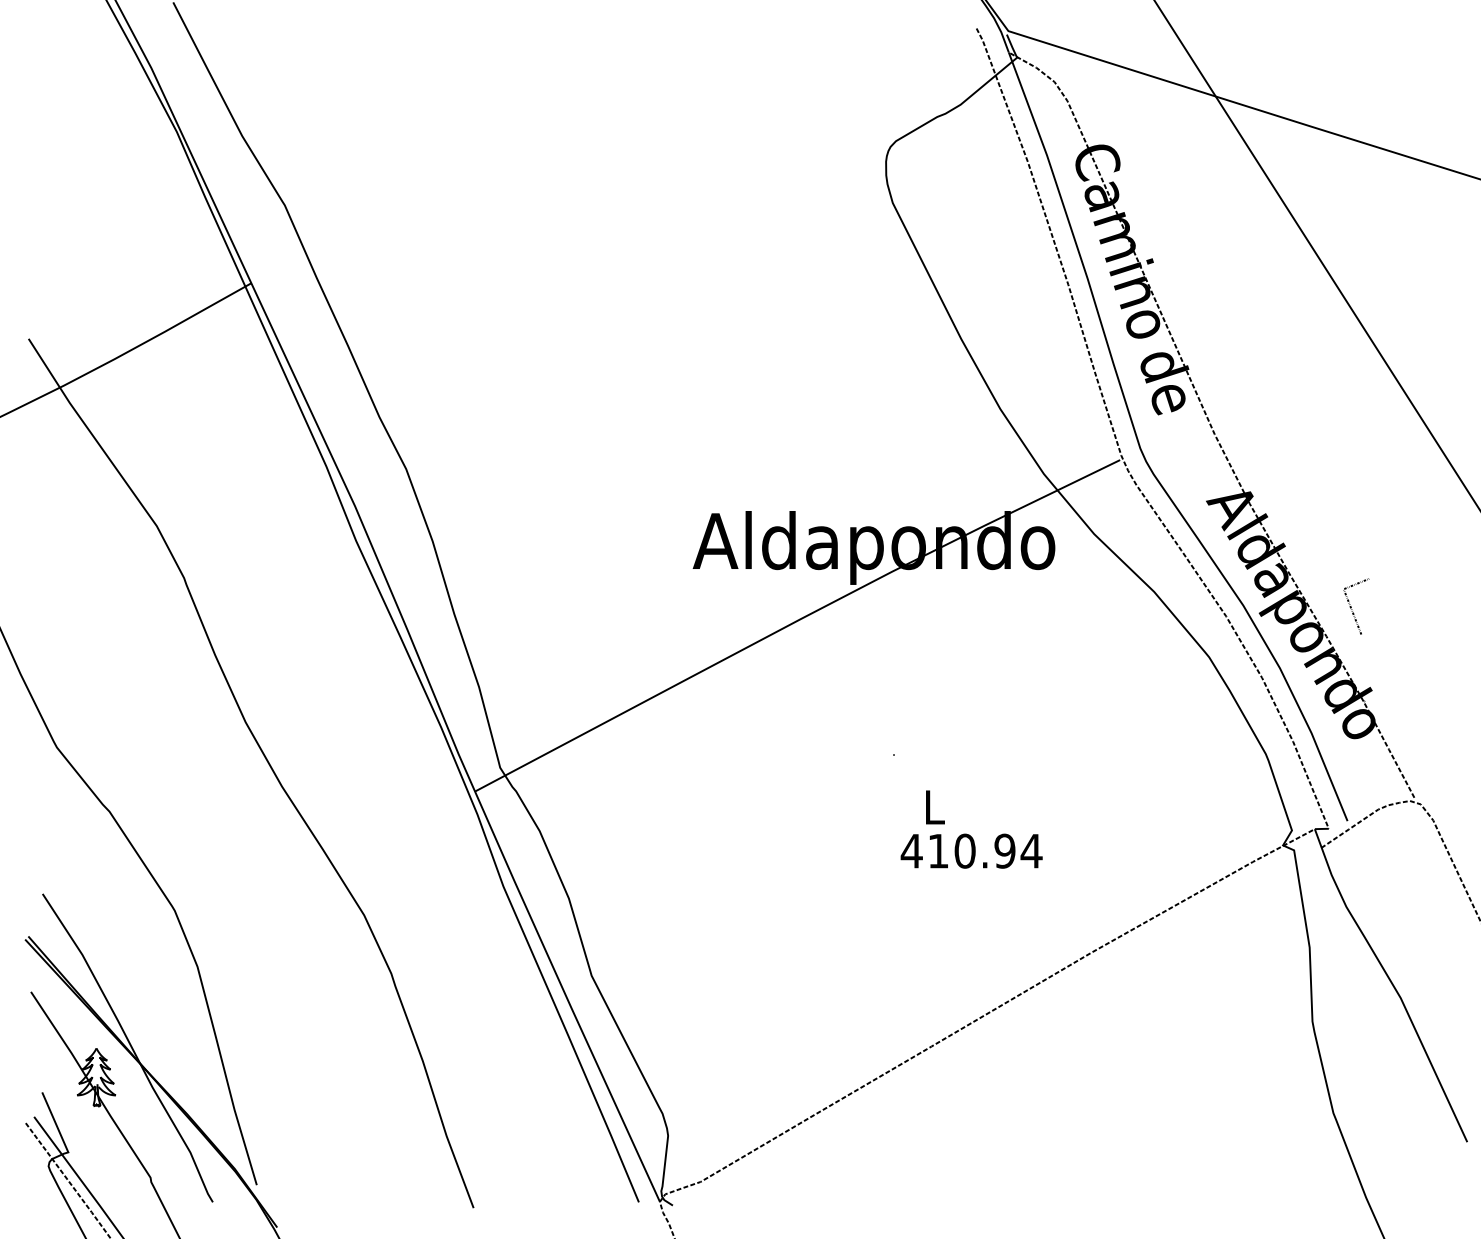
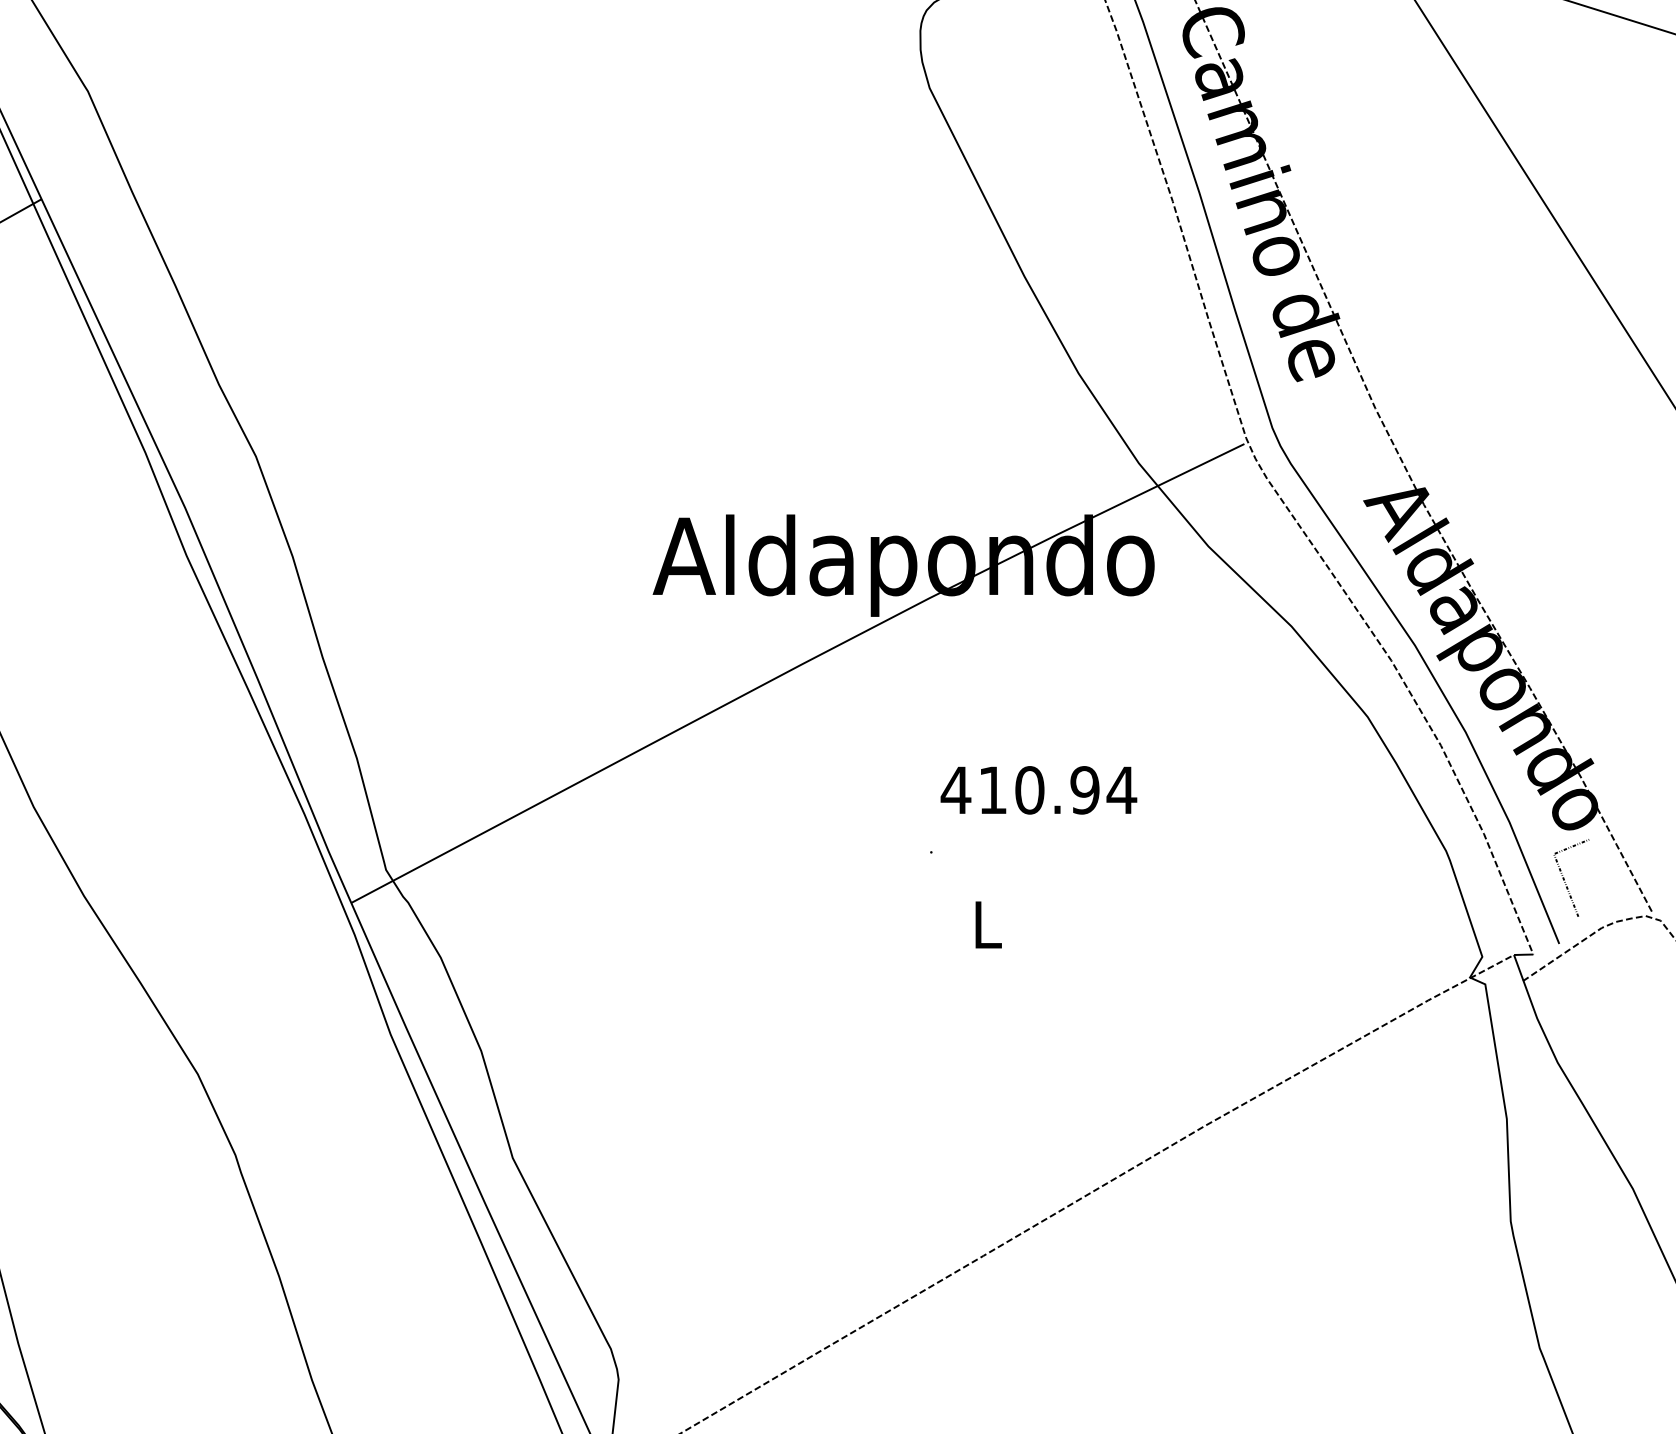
line: (1351, 606) -> (1564, 877), moved
text: (971, 850) -> (1038, 789), moved

